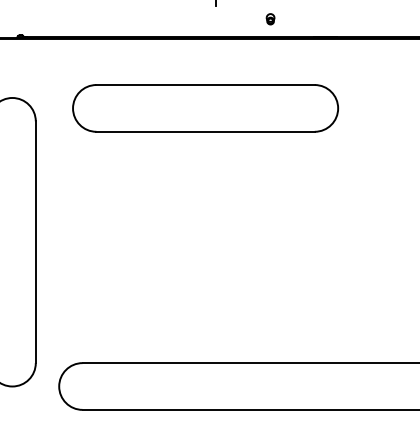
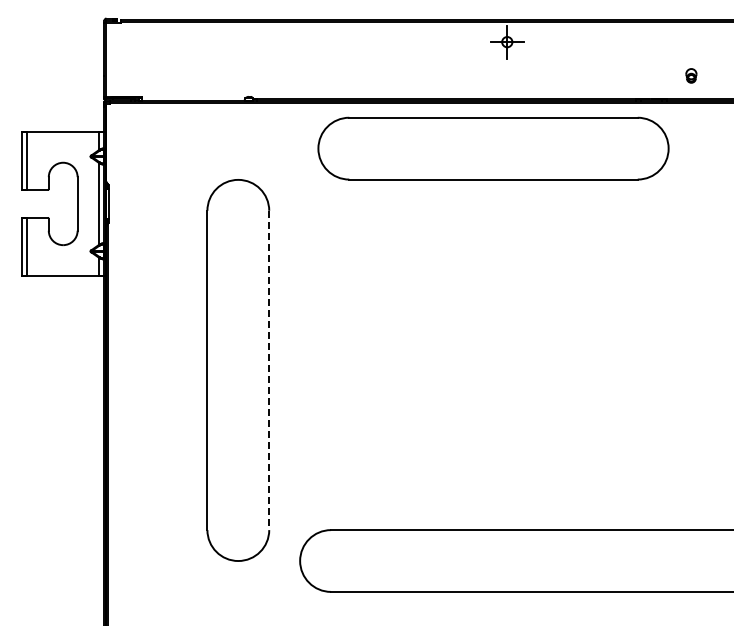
part: (270, 18) -> (691, 75), moved
part: (205, 108) -> (493, 148), moved
line: (36, 242) -> (269, 370), solid -> dashed

